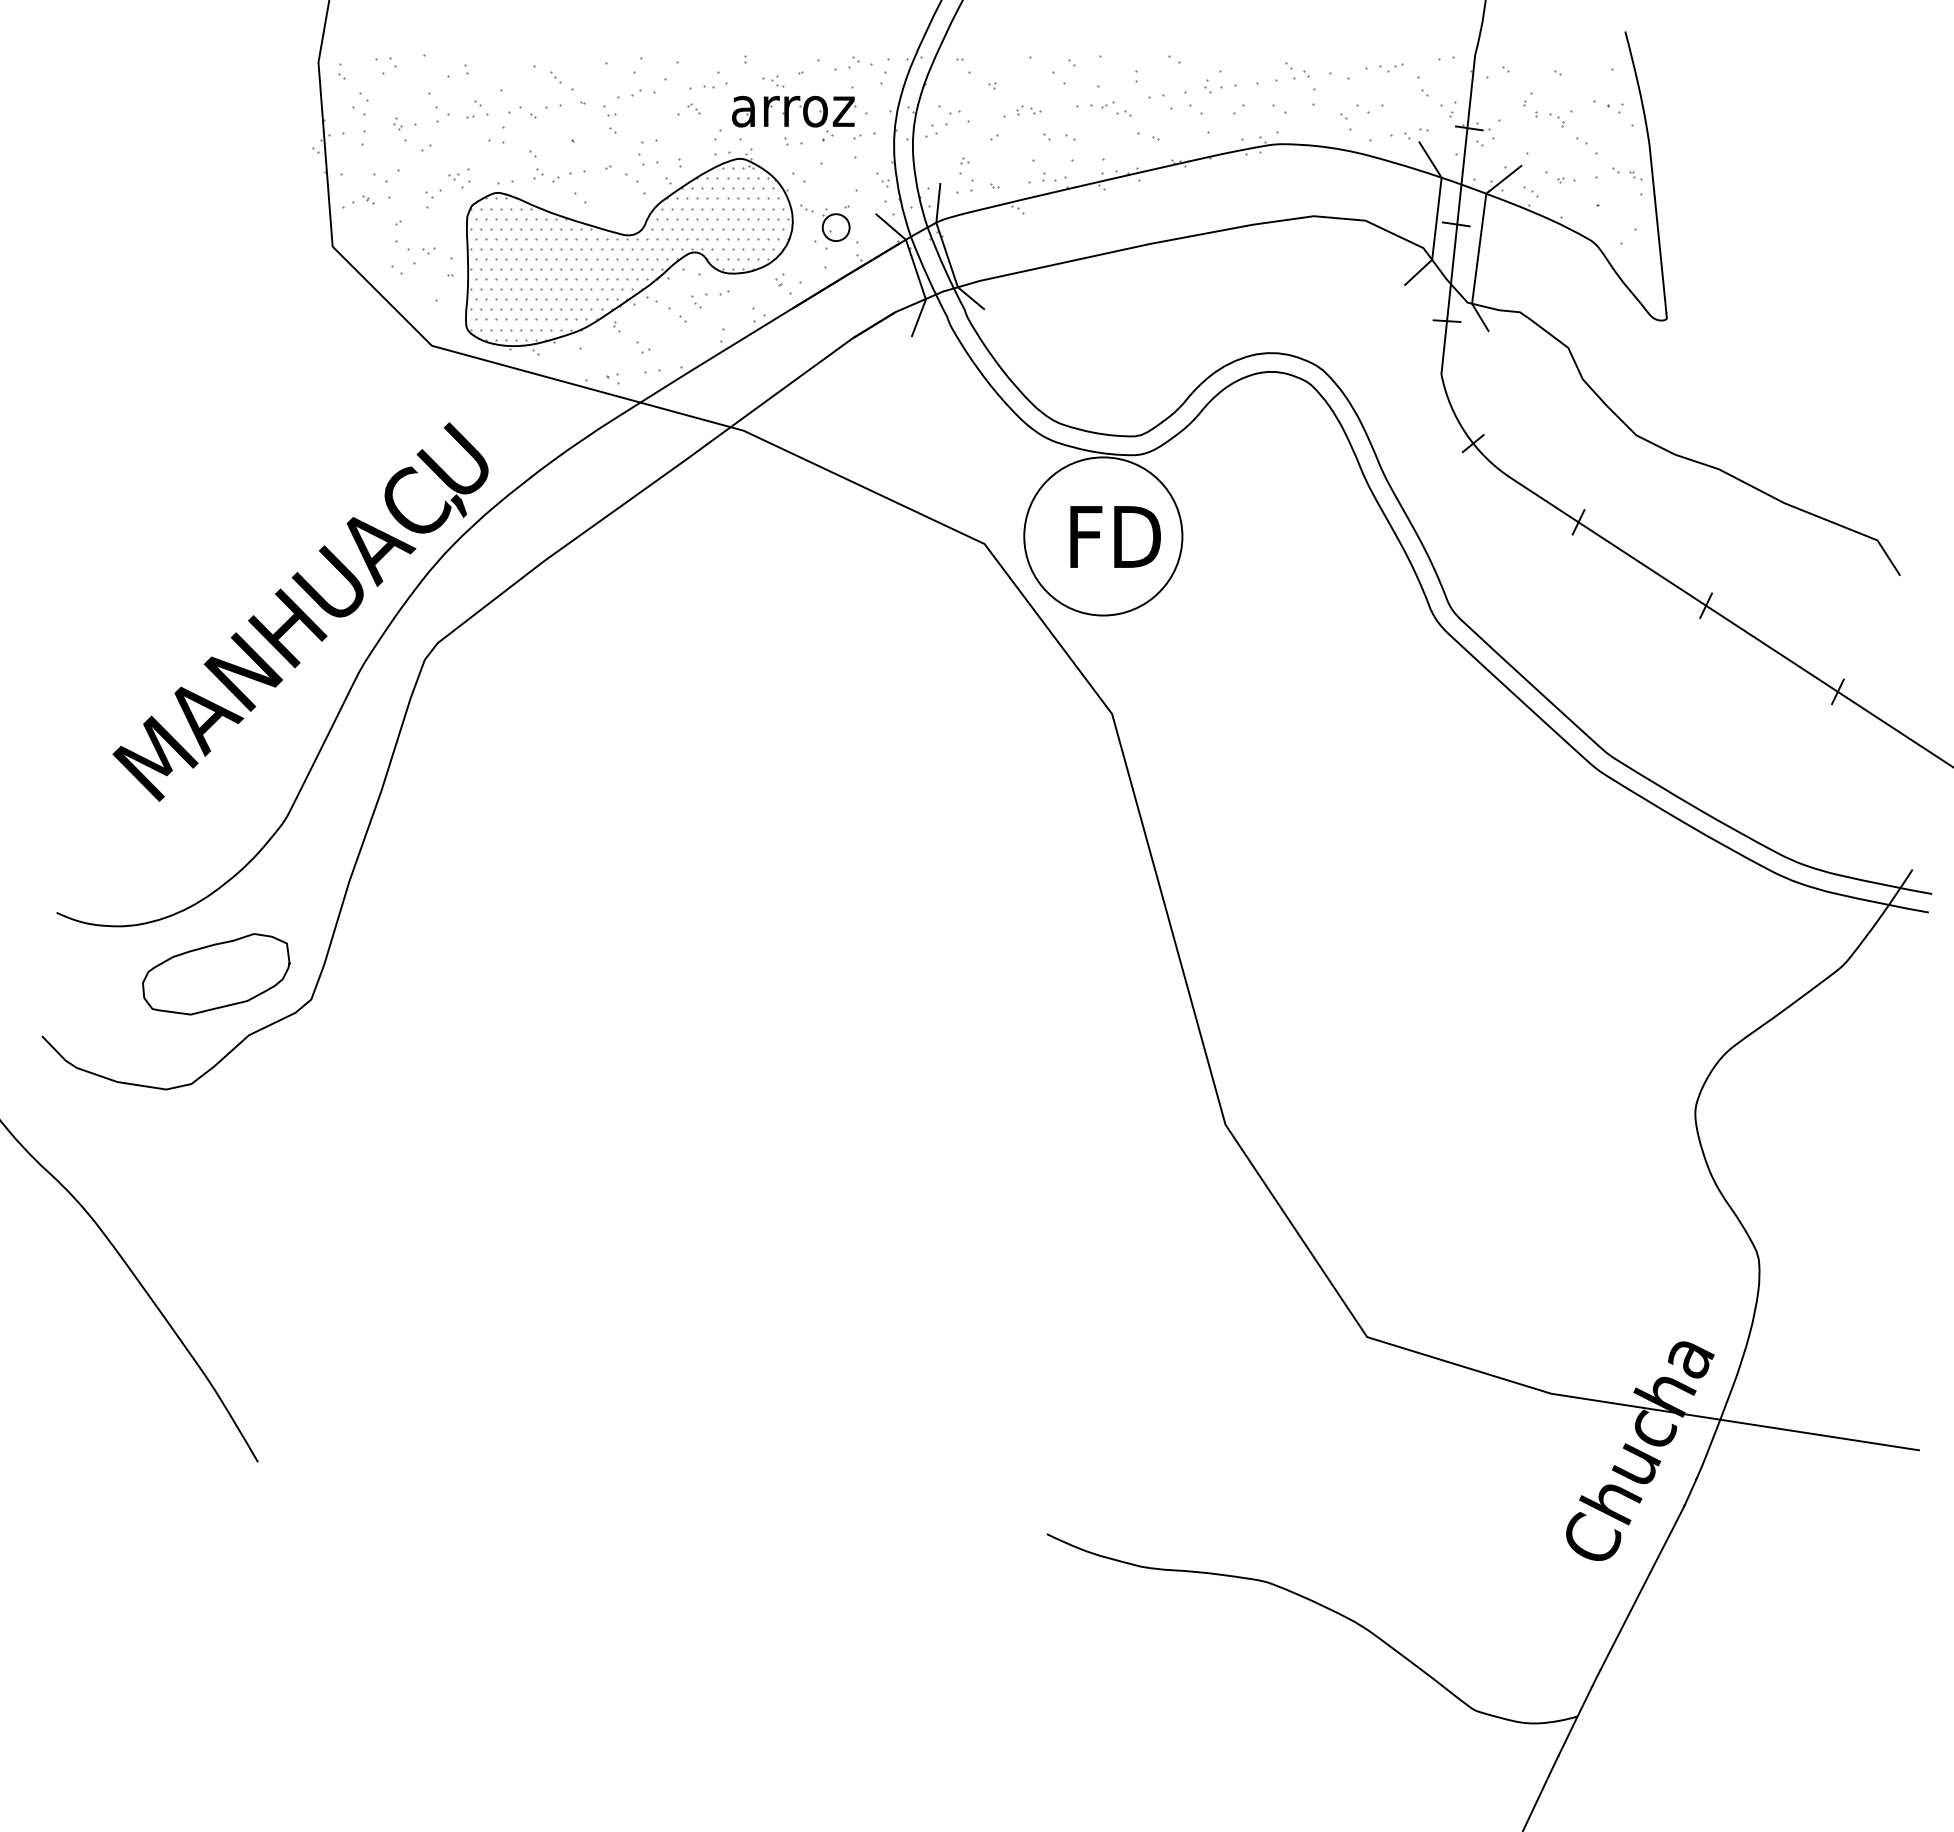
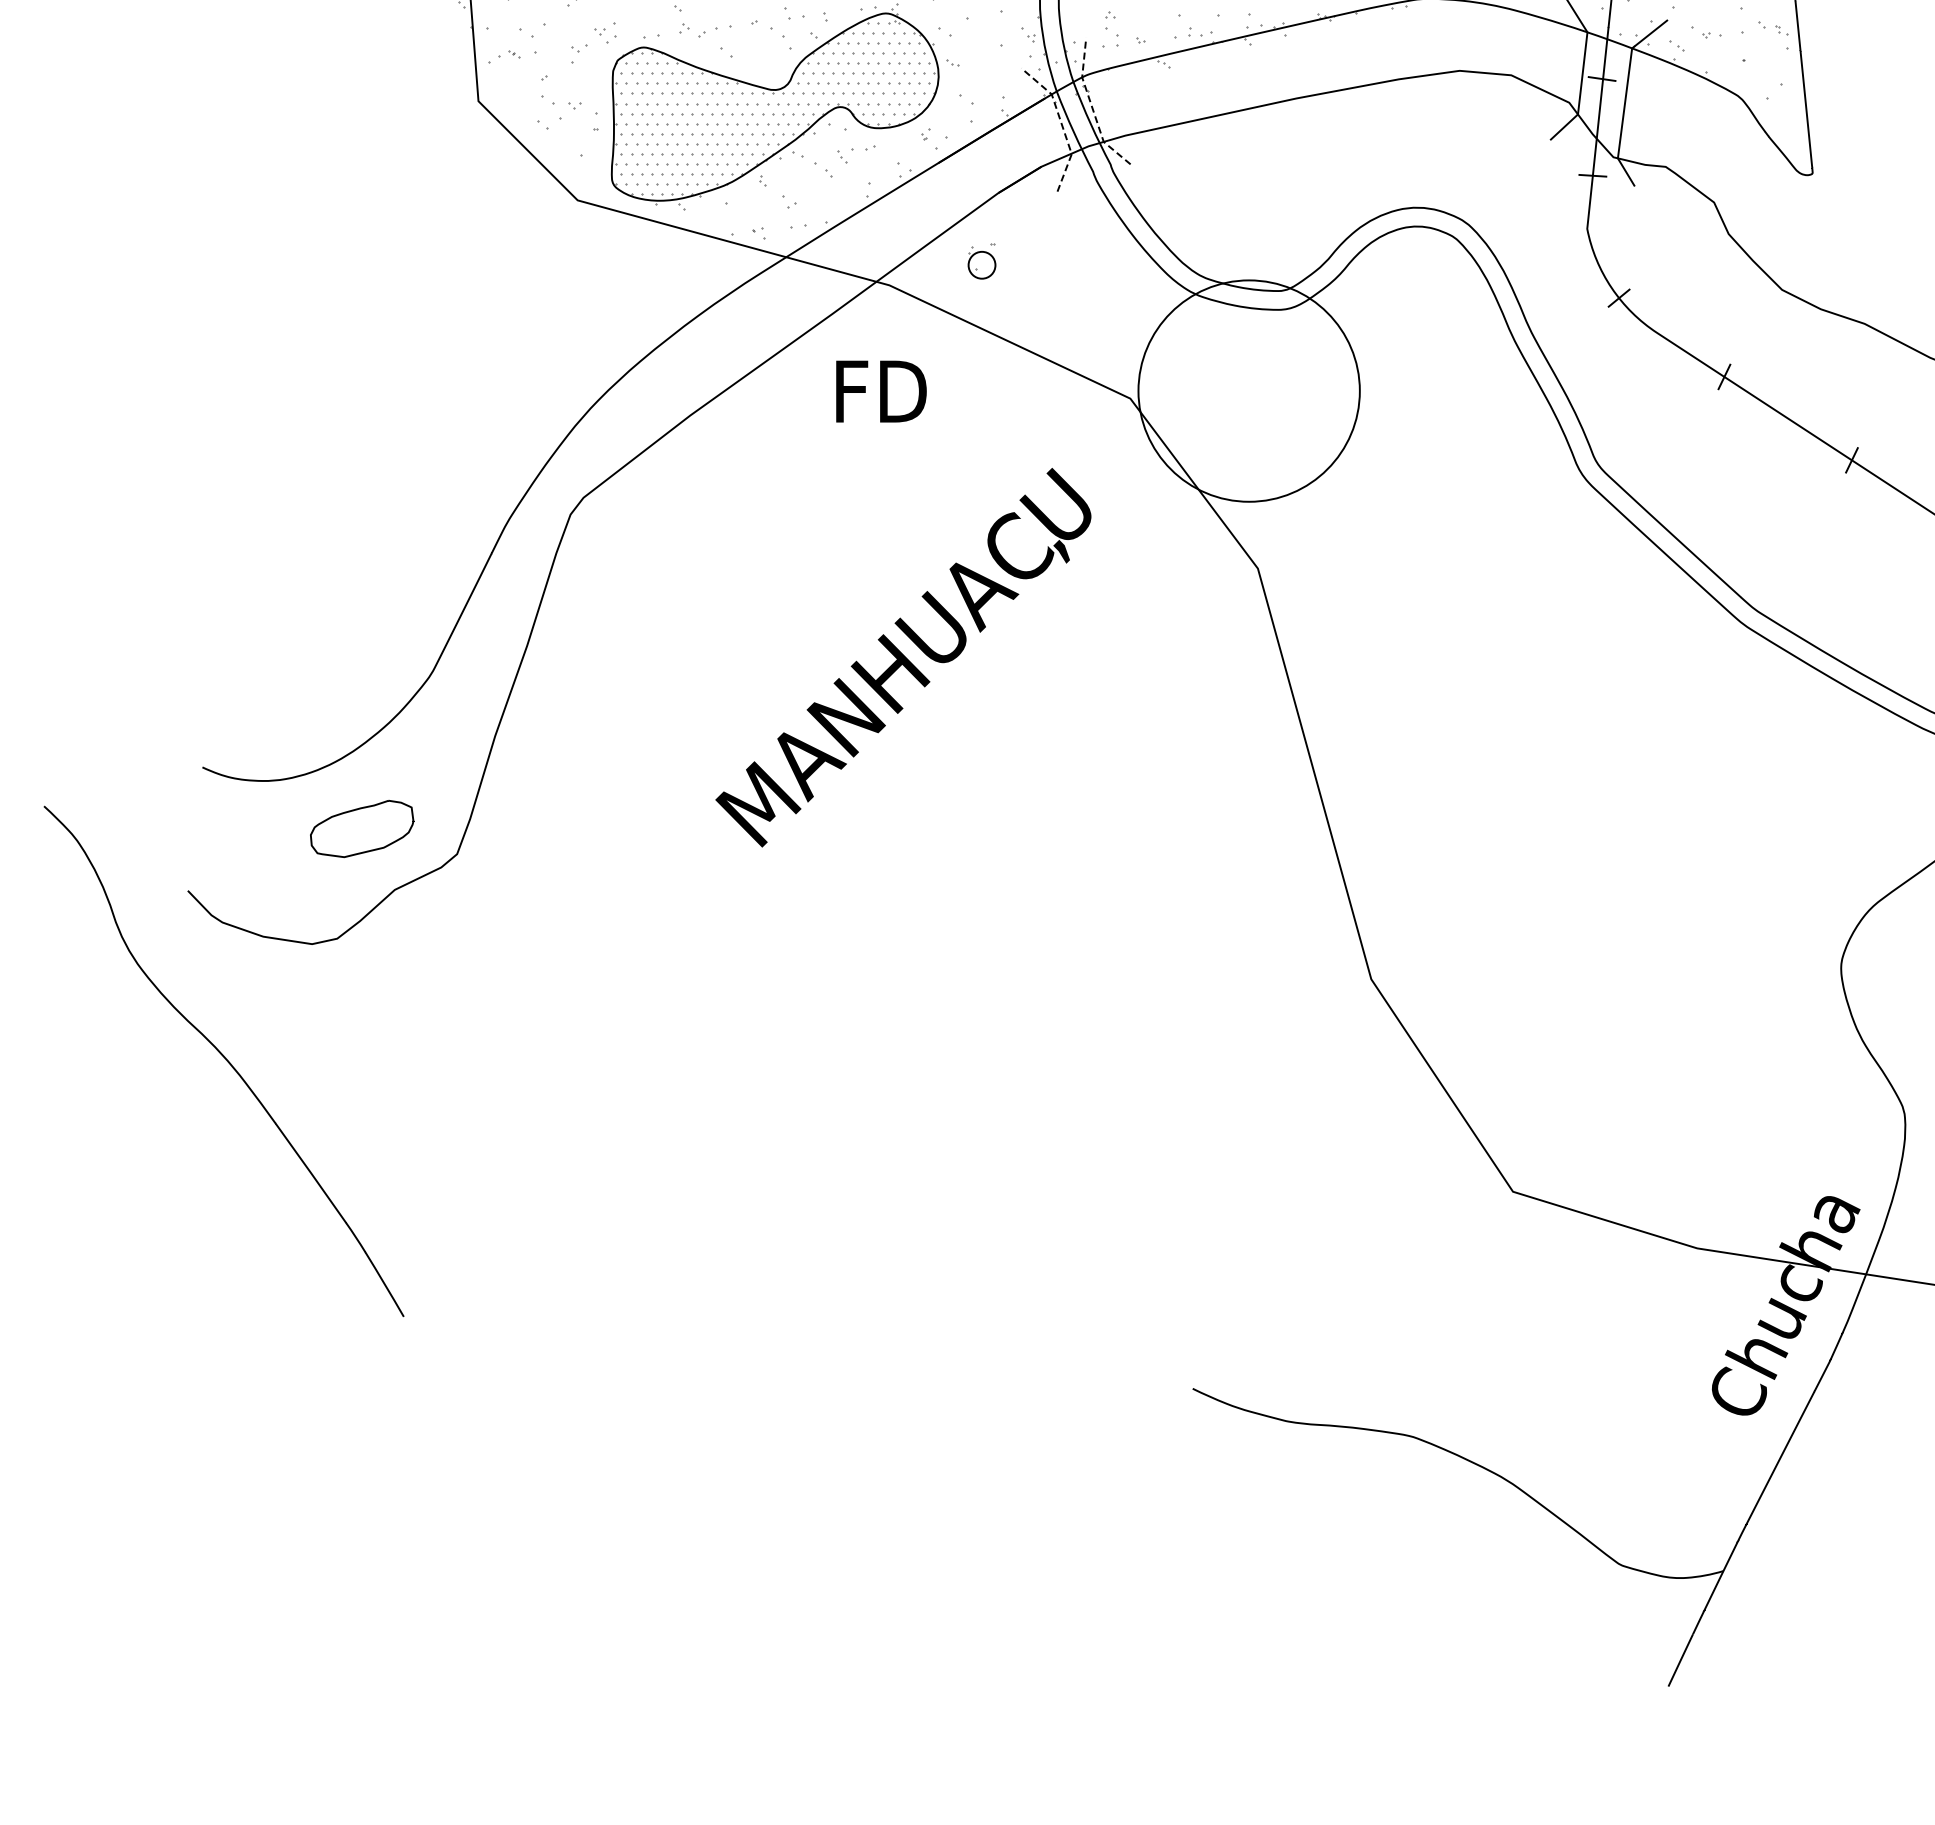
part: (835, 223) -> (981, 261), moved
line: (946, 252) -> (1092, 107), solid -> dashed
line: (916, 270) -> (1062, 125), solid -> dashed
circle: (1103, 536) -> (1249, 391), size x1.4
text: (1115, 536) -> (881, 391), moved
text: (300, 611) -> (903, 657), moved
part: (216, 974) -> (362, 829), size x0.7

